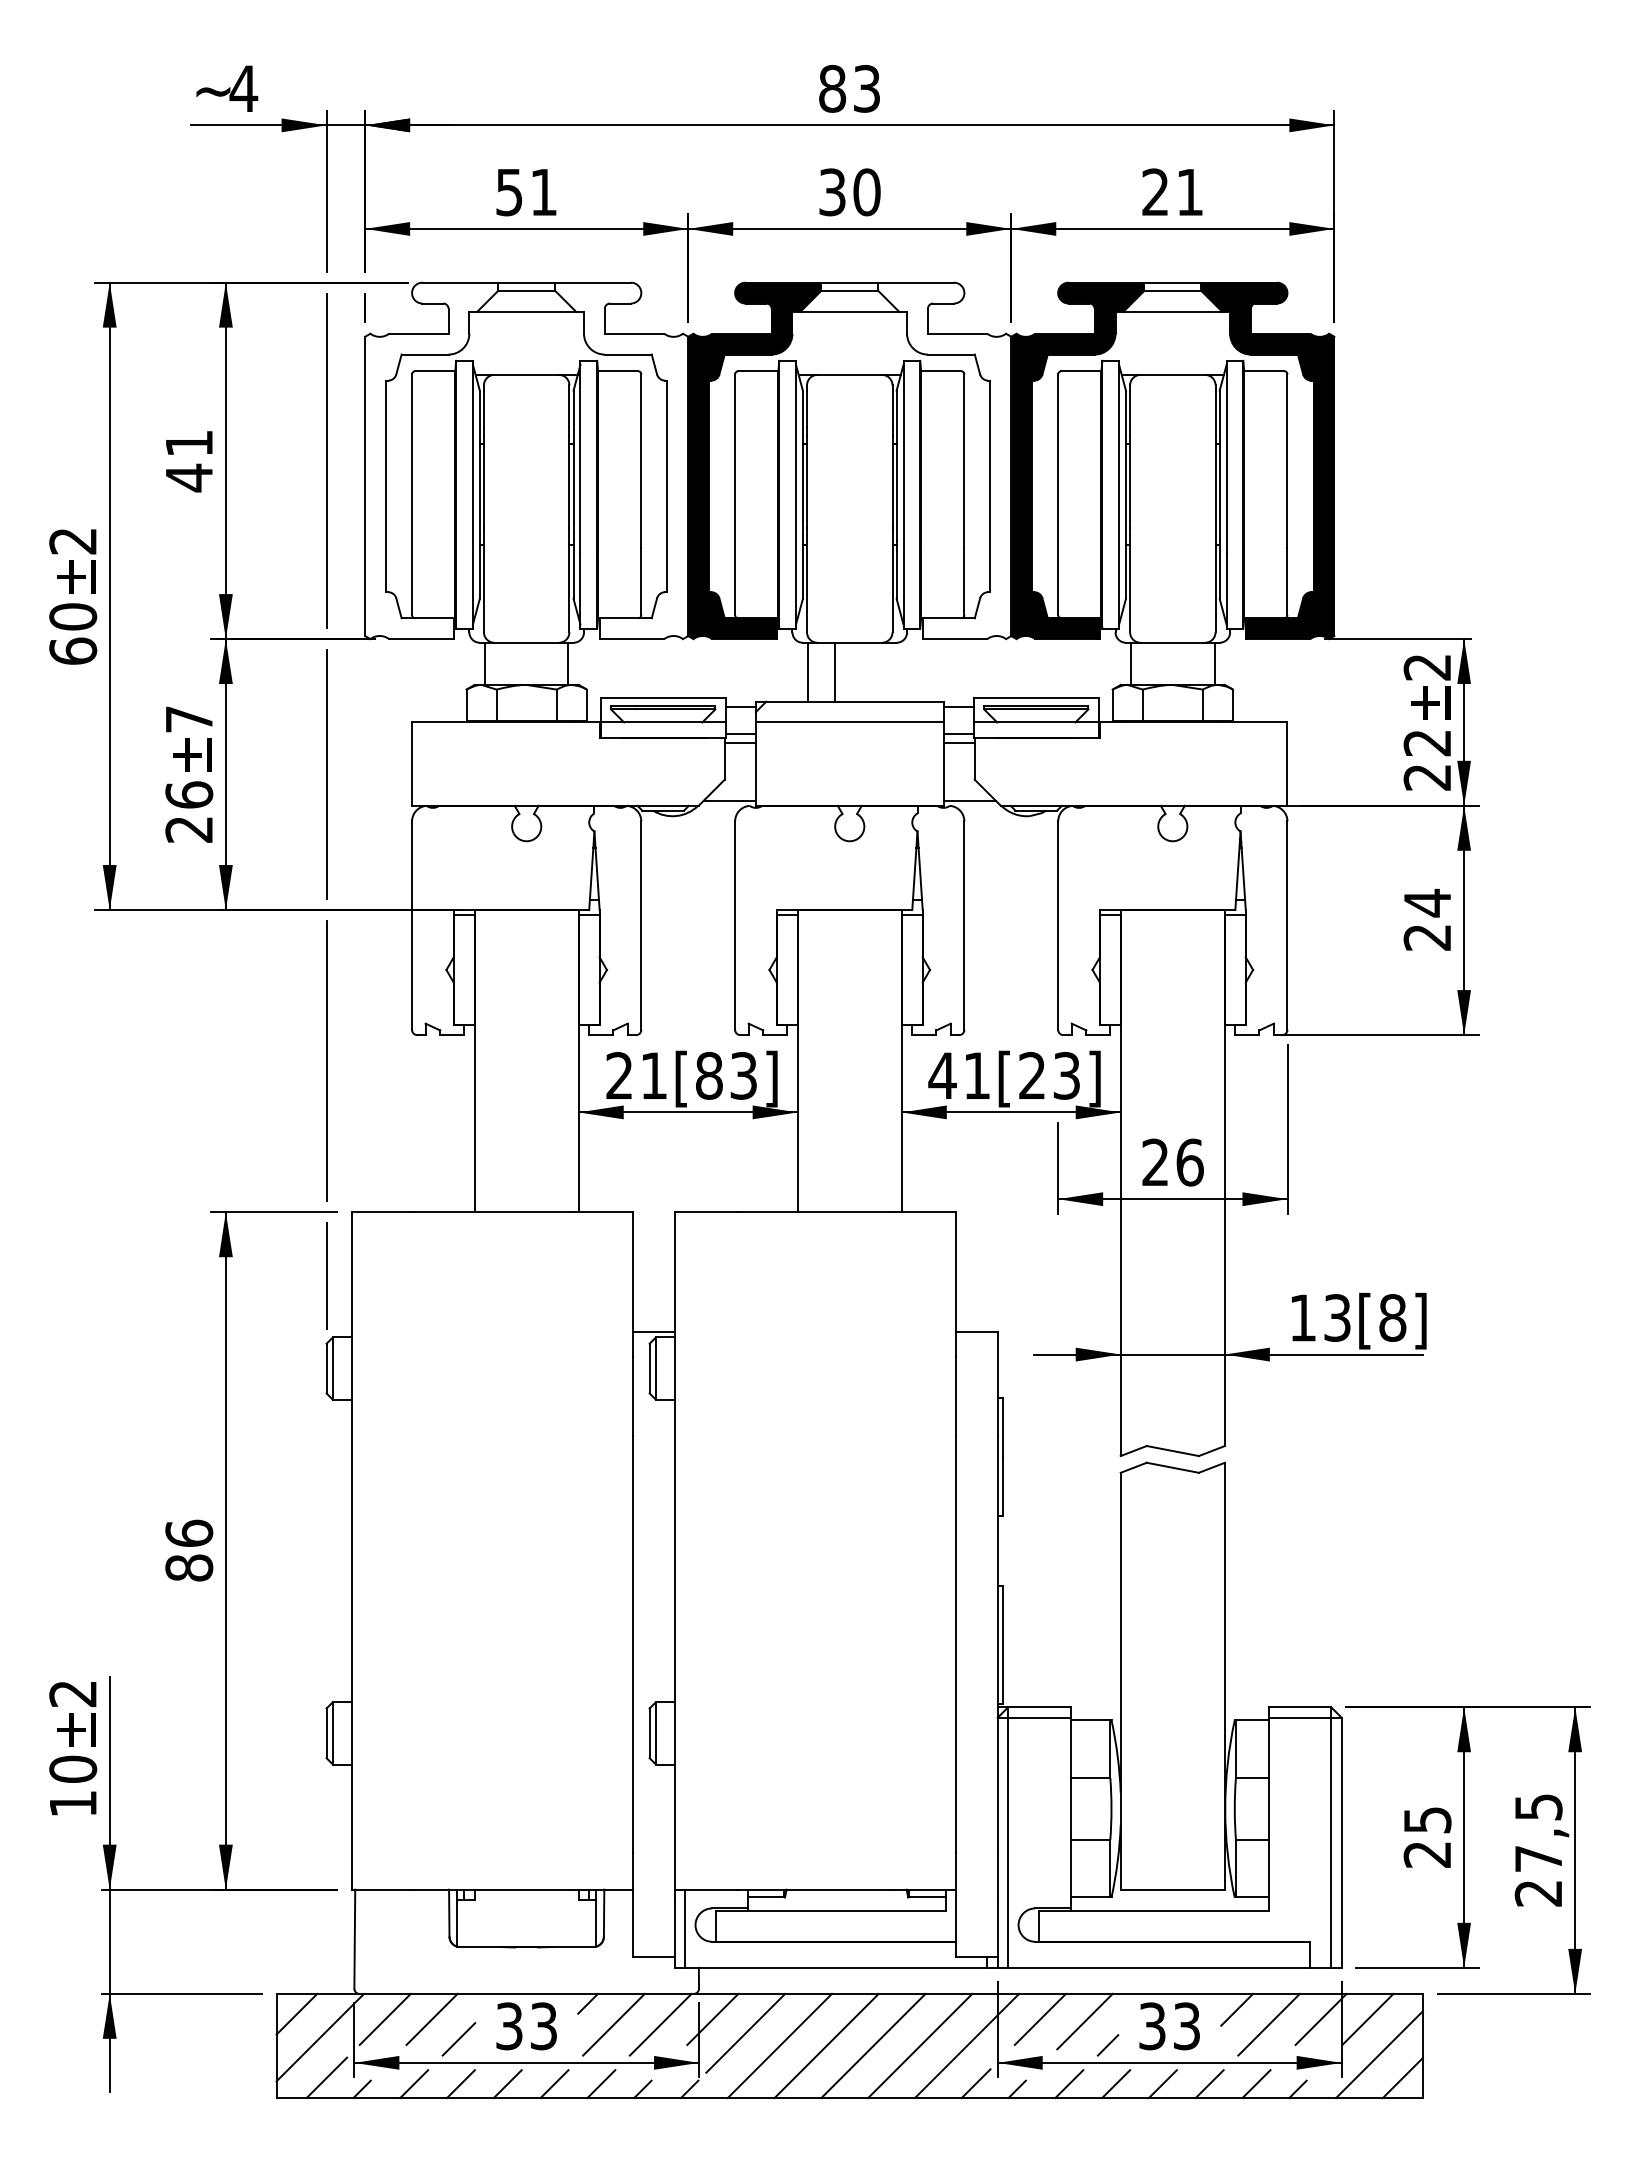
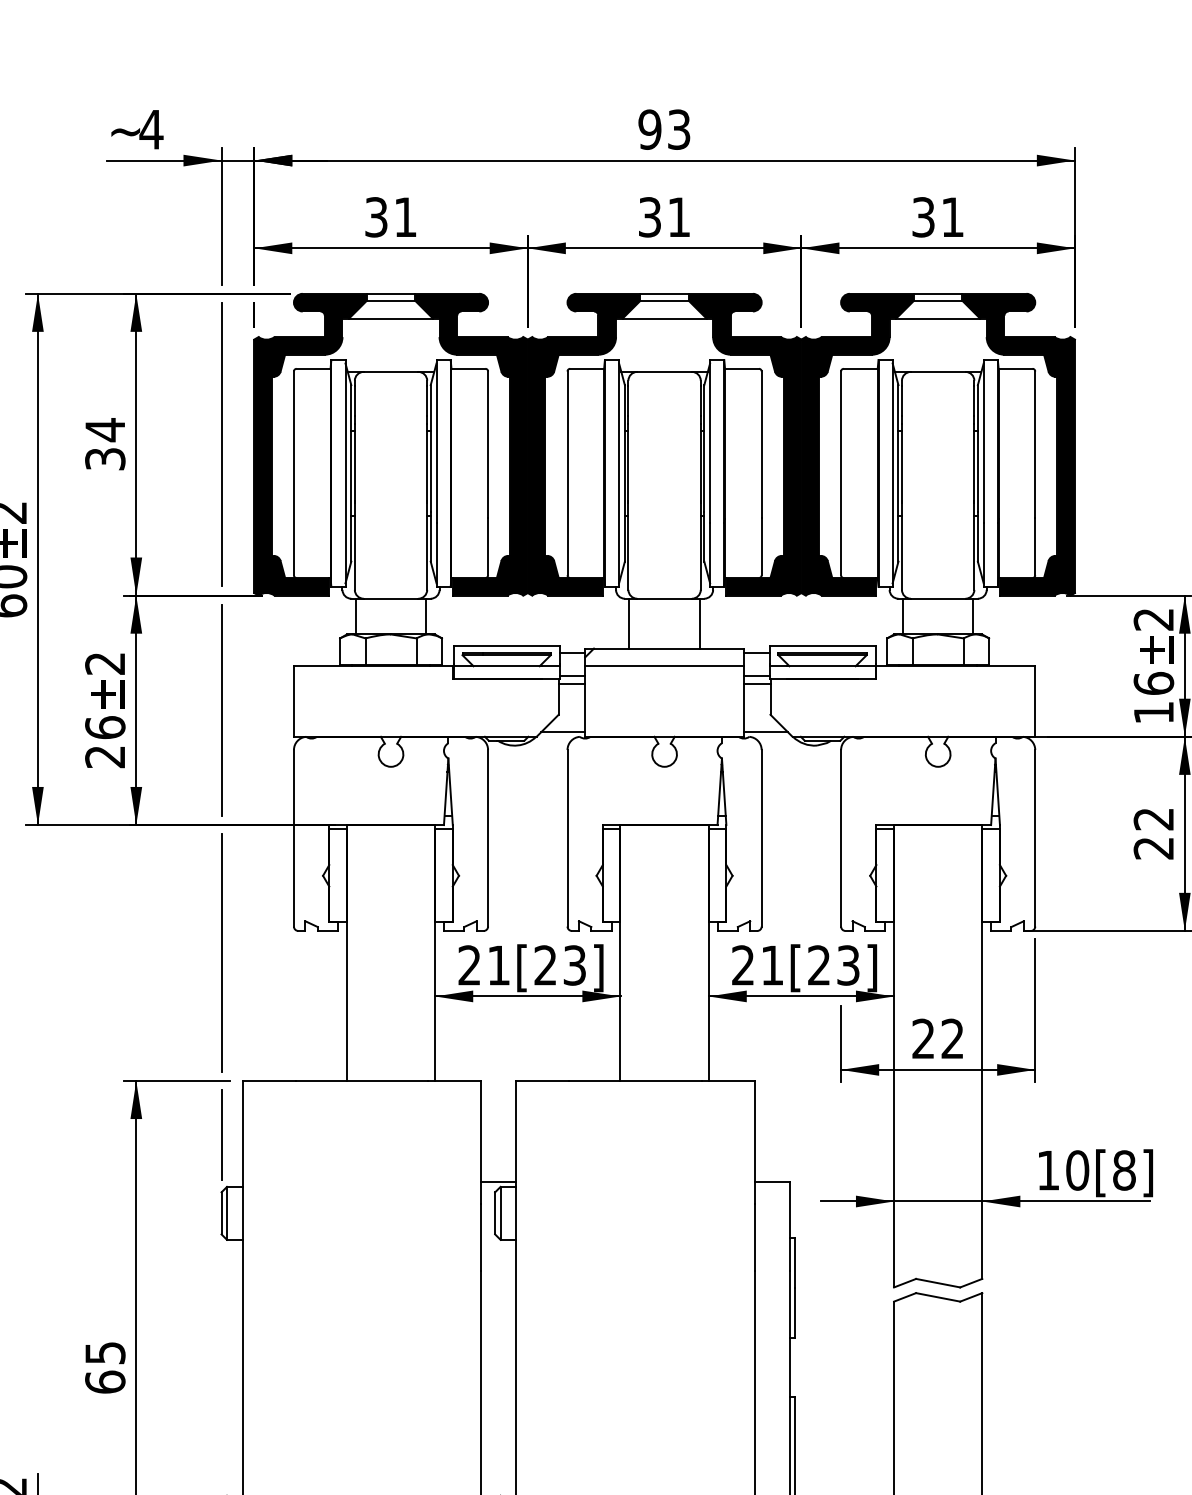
text: (832, 88) -> (649, 129), 83 -> 93
text: (509, 191) -> (376, 216), 51 -> 31
text: (866, 192) -> (678, 217), 30 -> 31
text: (1155, 192) -> (923, 217), 21 -> 31
text: (189, 460) -> (105, 444), 41 -> 34
fill: (431, 460) -> (310, 444), added
fill: (621, 460) -> (471, 444), added
fill: (944, 460) -> (744, 444), added
line: (835, 671) -> (699, 623), moved
text: (188, 719) -> (104, 663), 7 -> 2
text: (1427, 759) -> (1153, 697), 22 -> 16
text: (1426, 902) -> (1152, 818), 24 -> 22
text: (709, 1075) -> (545, 965), [83] -> [23]
text: (942, 1075) -> (743, 965), 41 -> 21
text: (1189, 1162) -> (952, 1038), 26 -> 22
text: (1337, 1317) -> (1077, 1170), 13 -> 10
text: (189, 1550) -> (105, 1367), 86 -> 65

